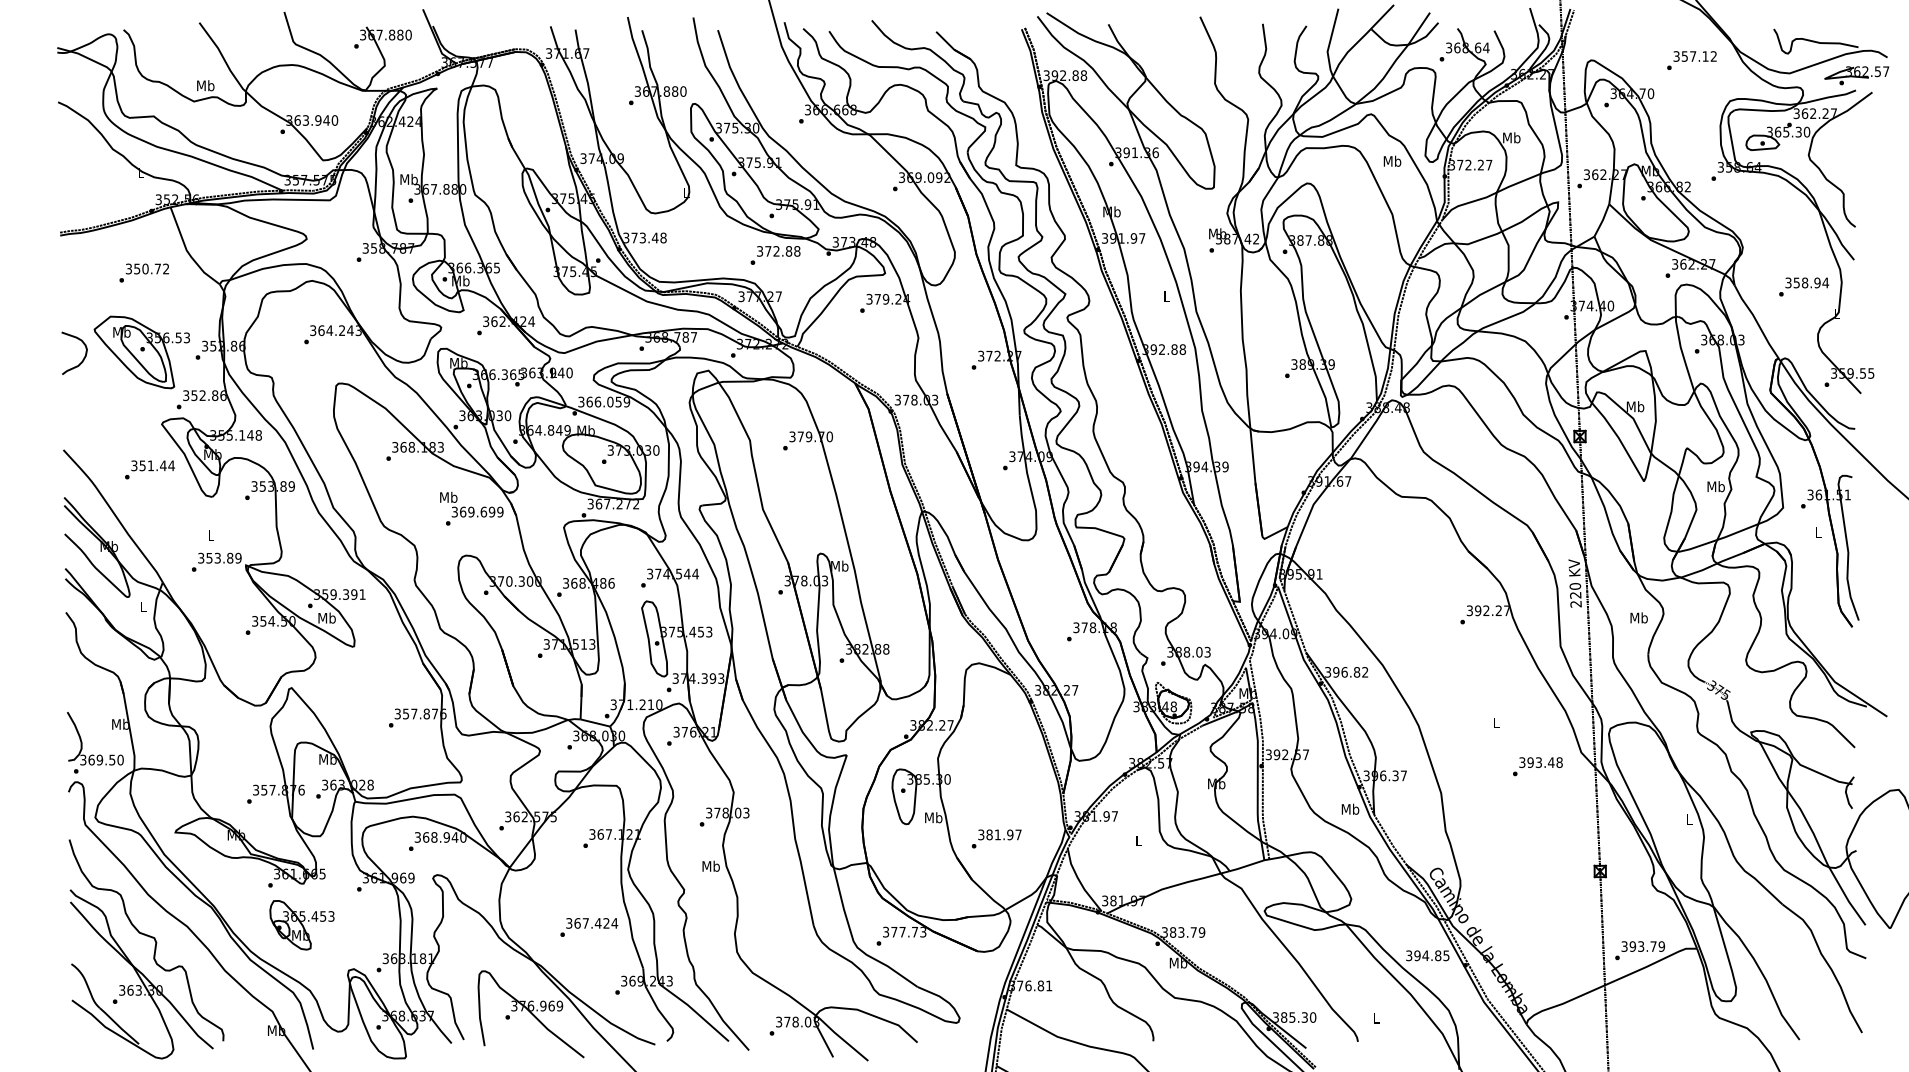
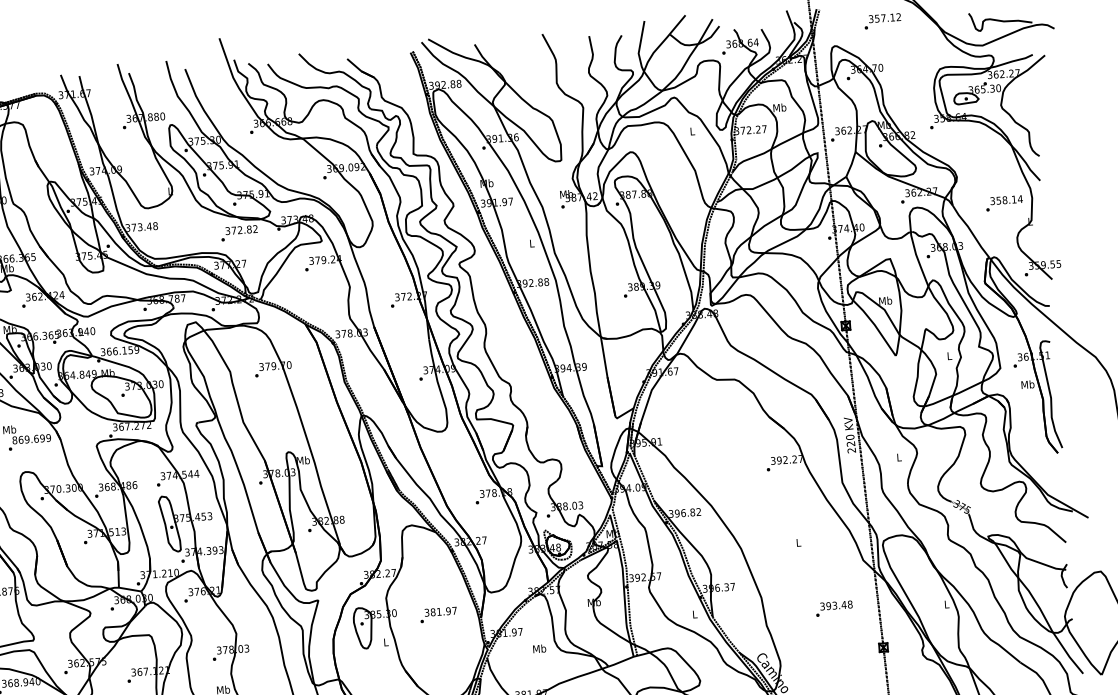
text: (1691, 60) -> (882, 21), moved
part: (1856, 75) -> (1032, 43), removed
text: (1392, 160) -> (692, 130), Mb -> L
text: (797, 251) -> (255, 229), 372.88 -> 372.82
text: (1817, 282) -> (1014, 199), 358.94 -> 358.14
text: (610, 401) -> (124, 350), 366.059 -> 366.159
text: (1715, 486) -> (949, 355), Mb -> L
text: (454, 511) -> (14, 439), 369.699 -> 869.699
text: (1818, 531) -> (1027, 384), L -> Mb
text: (1638, 617) -> (898, 457), Mb -> L
text: (1537, 766) -> (834, 608), moved
text: (1350, 808) -> (694, 613), Mb -> L
text: (933, 817) -> (385, 642), Mb -> L
text: (996, 838) -> (438, 614), moved
text: (1138, 840) -> (539, 648), L -> Mb

